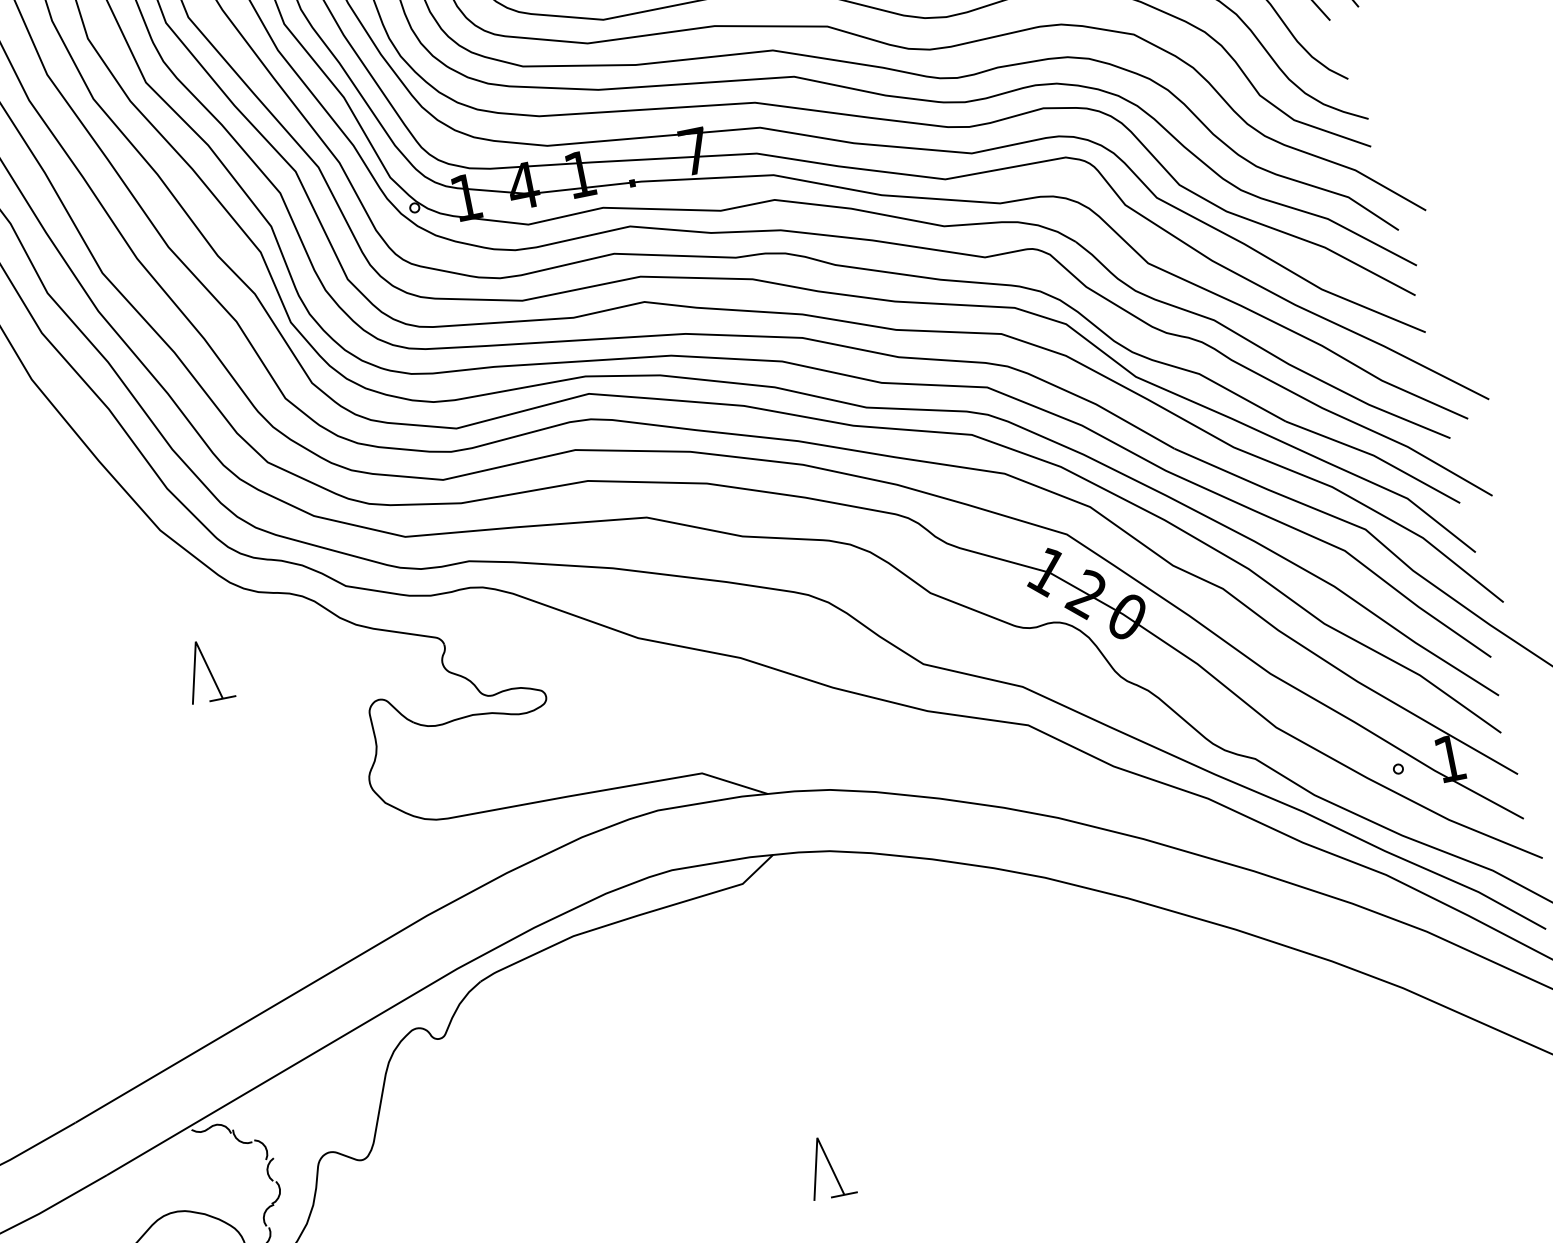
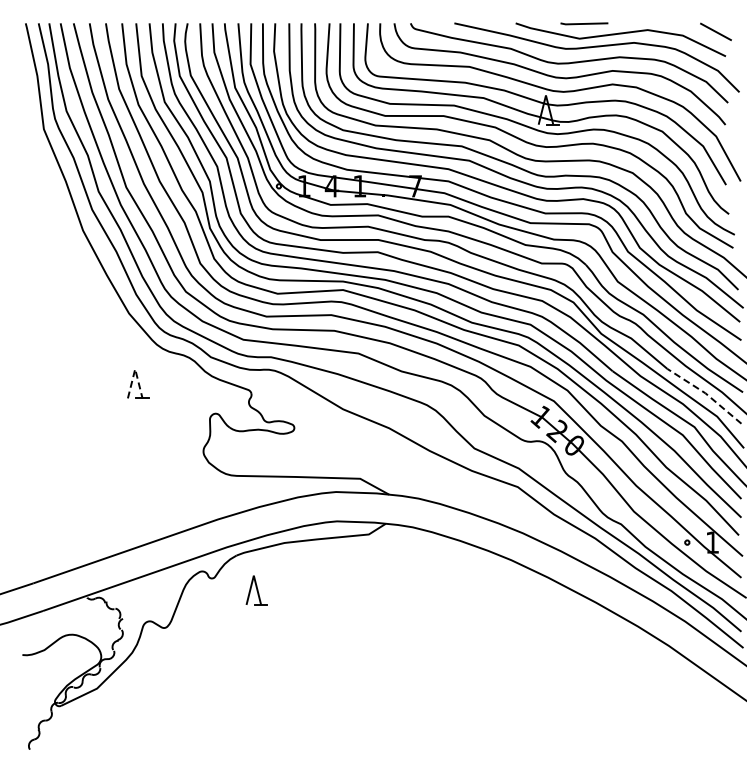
line: (1374, 456) -> (705, 393), solid -> dashed
line: (196, 642) -> (135, 369), solid -> dashed
part: (828, 1167) -> (256, 590), moved

